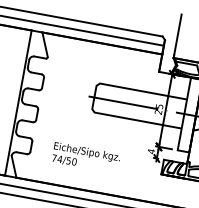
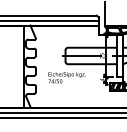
text: (85, 156) -> (66, 77), moved

